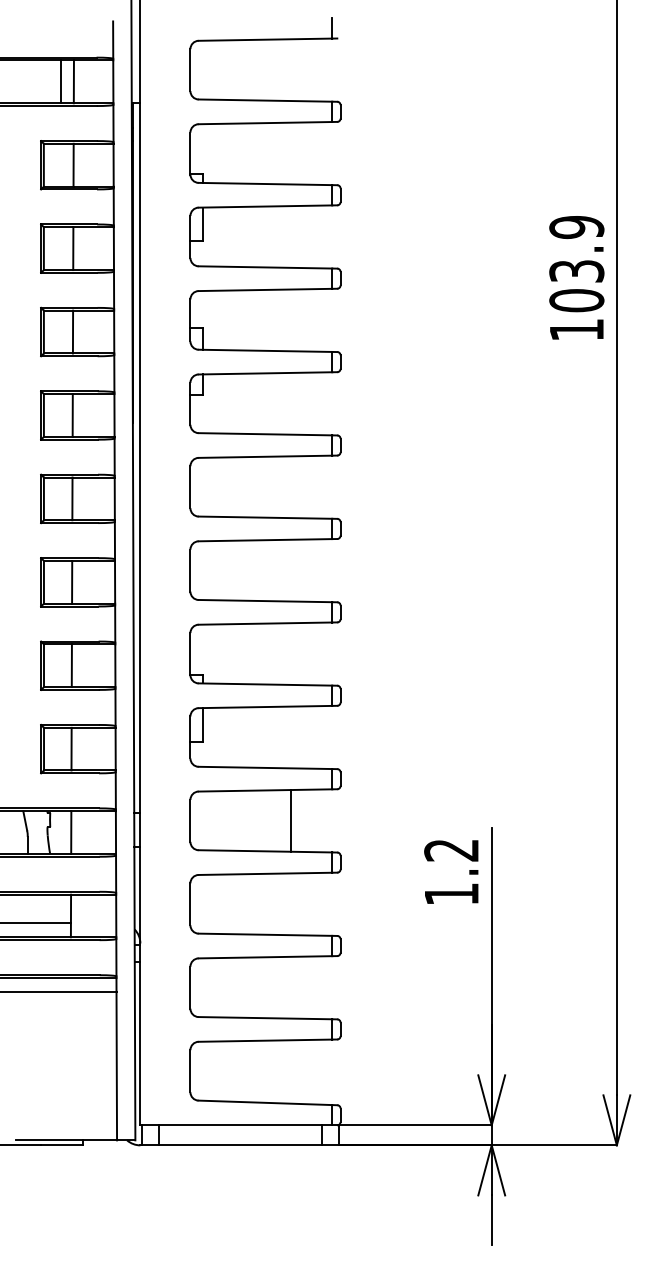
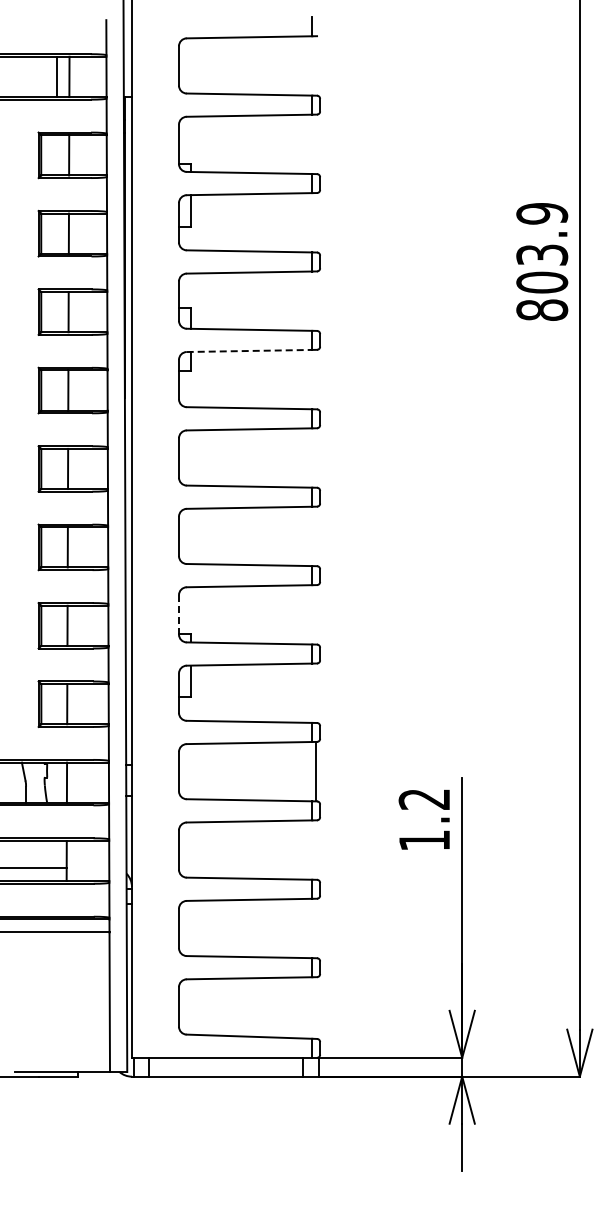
text: (577, 329) -> (542, 309), 103.9 -> 803.9
line: (265, 372) -> (249, 350), solid -> dashed
line: (190, 653) -> (179, 614), solid -> dashed
line: (290, 820) -> (316, 771), moved

